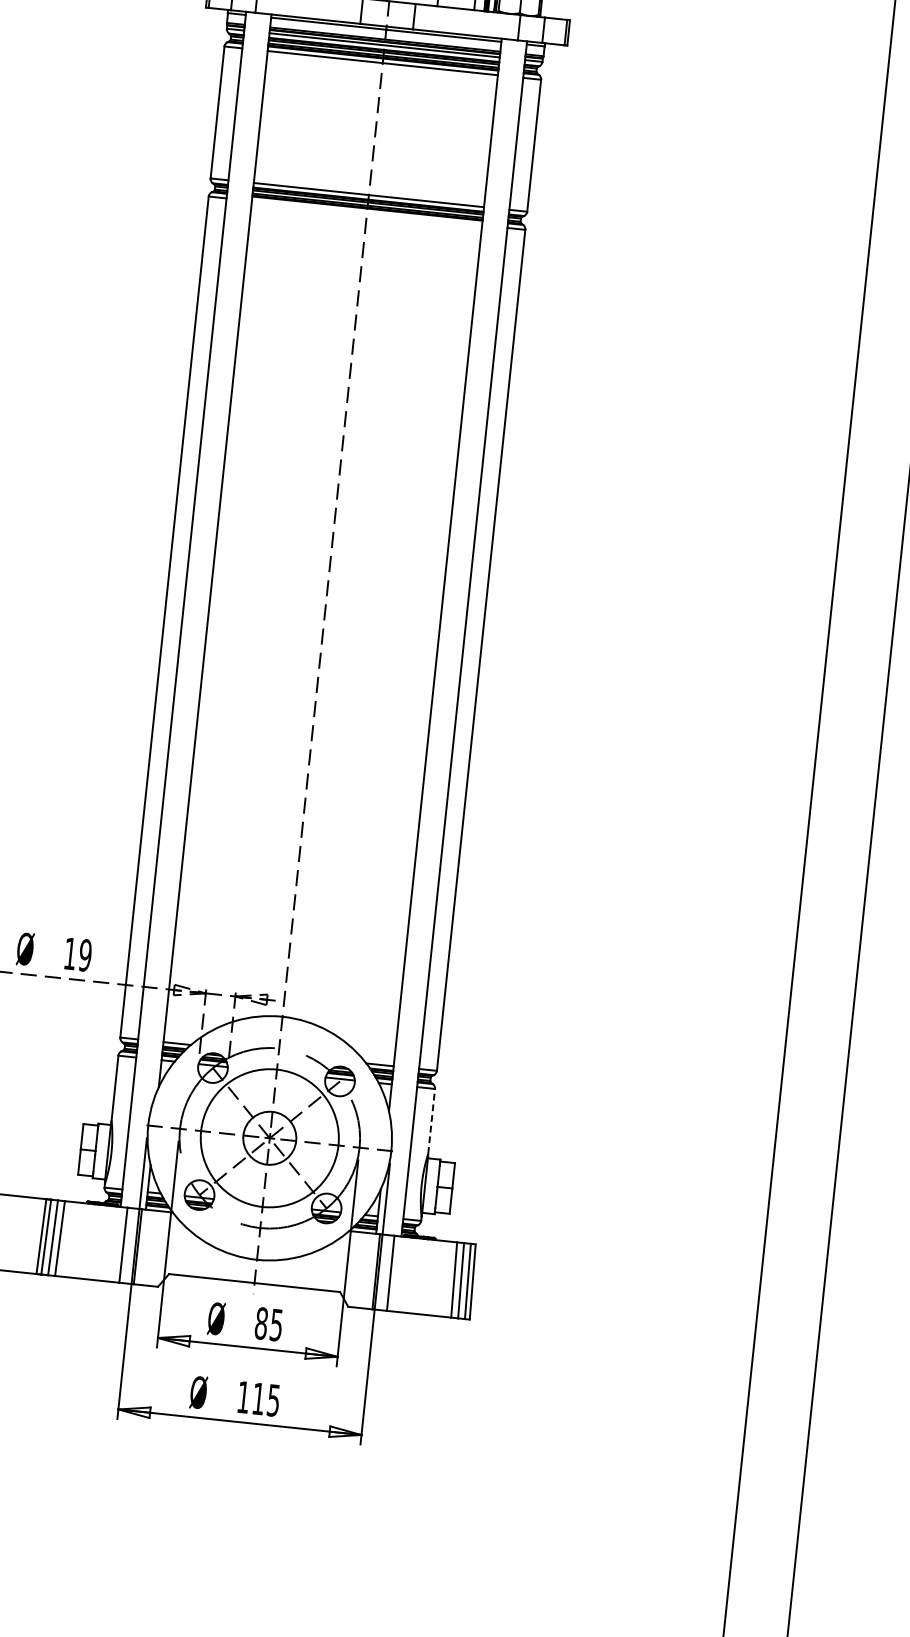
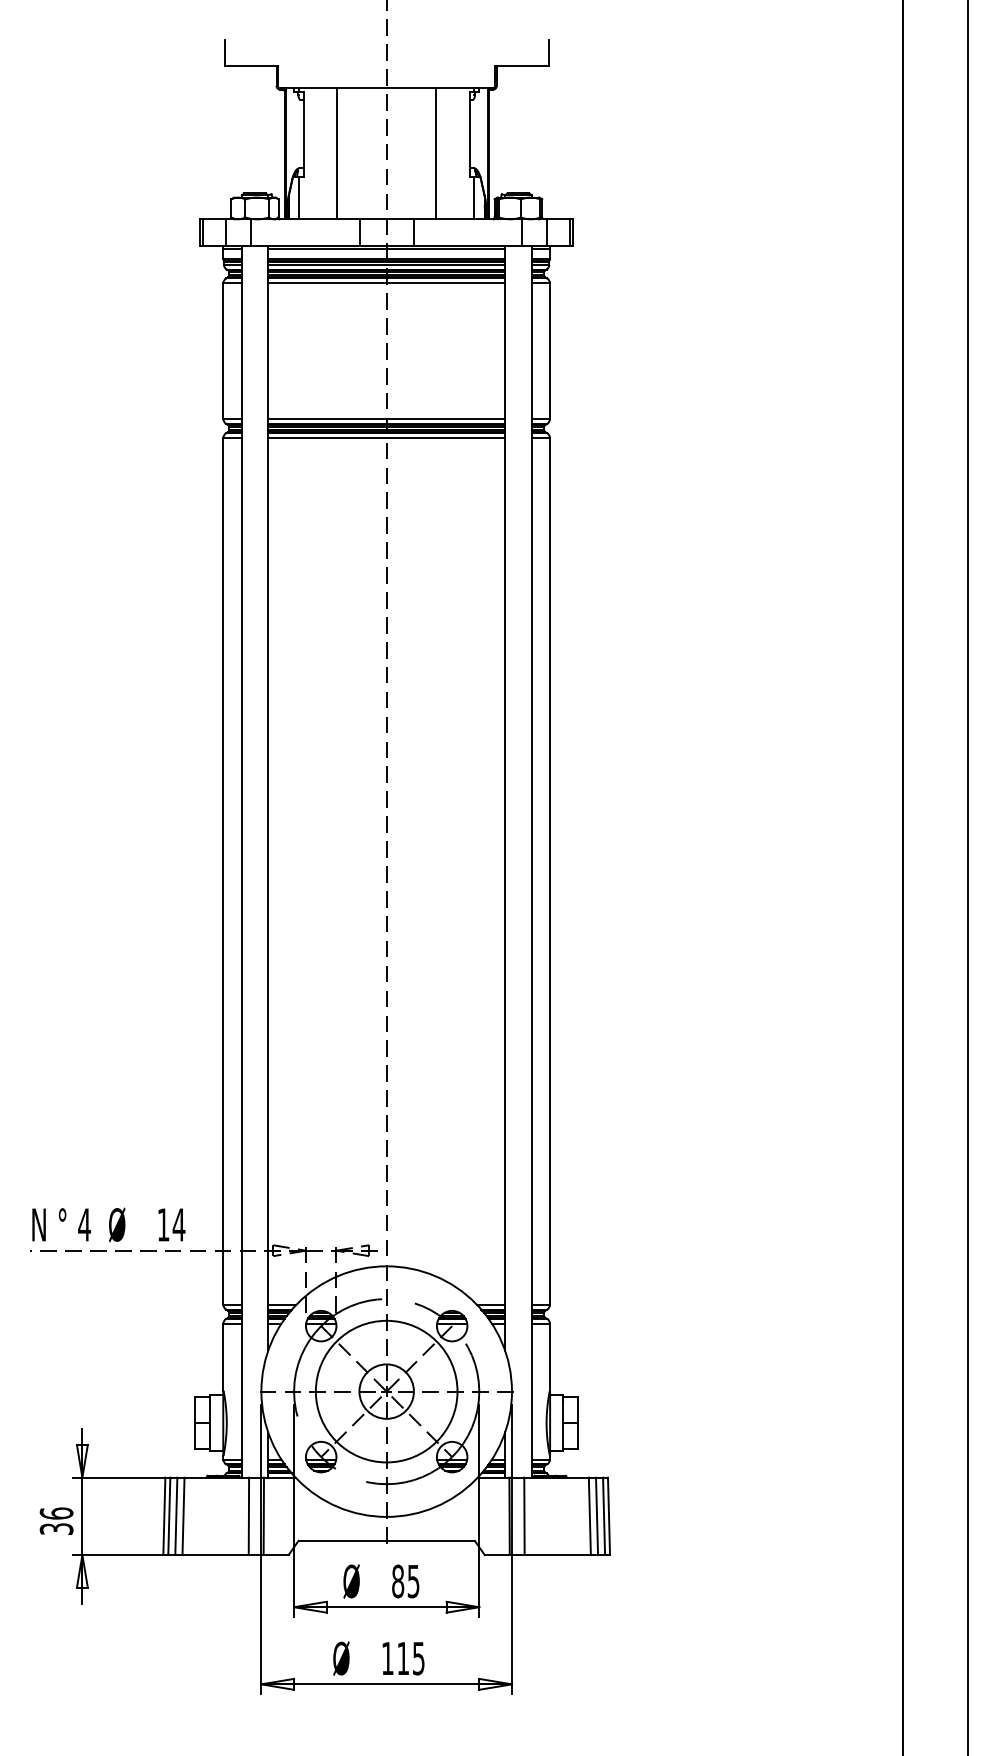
line: (366, 212) -> (386, 437), added
text: (84, 954) -> (178, 1224), 19 -> 14
line: (431, 1120) -> (549, 1356), dashed -> solid

